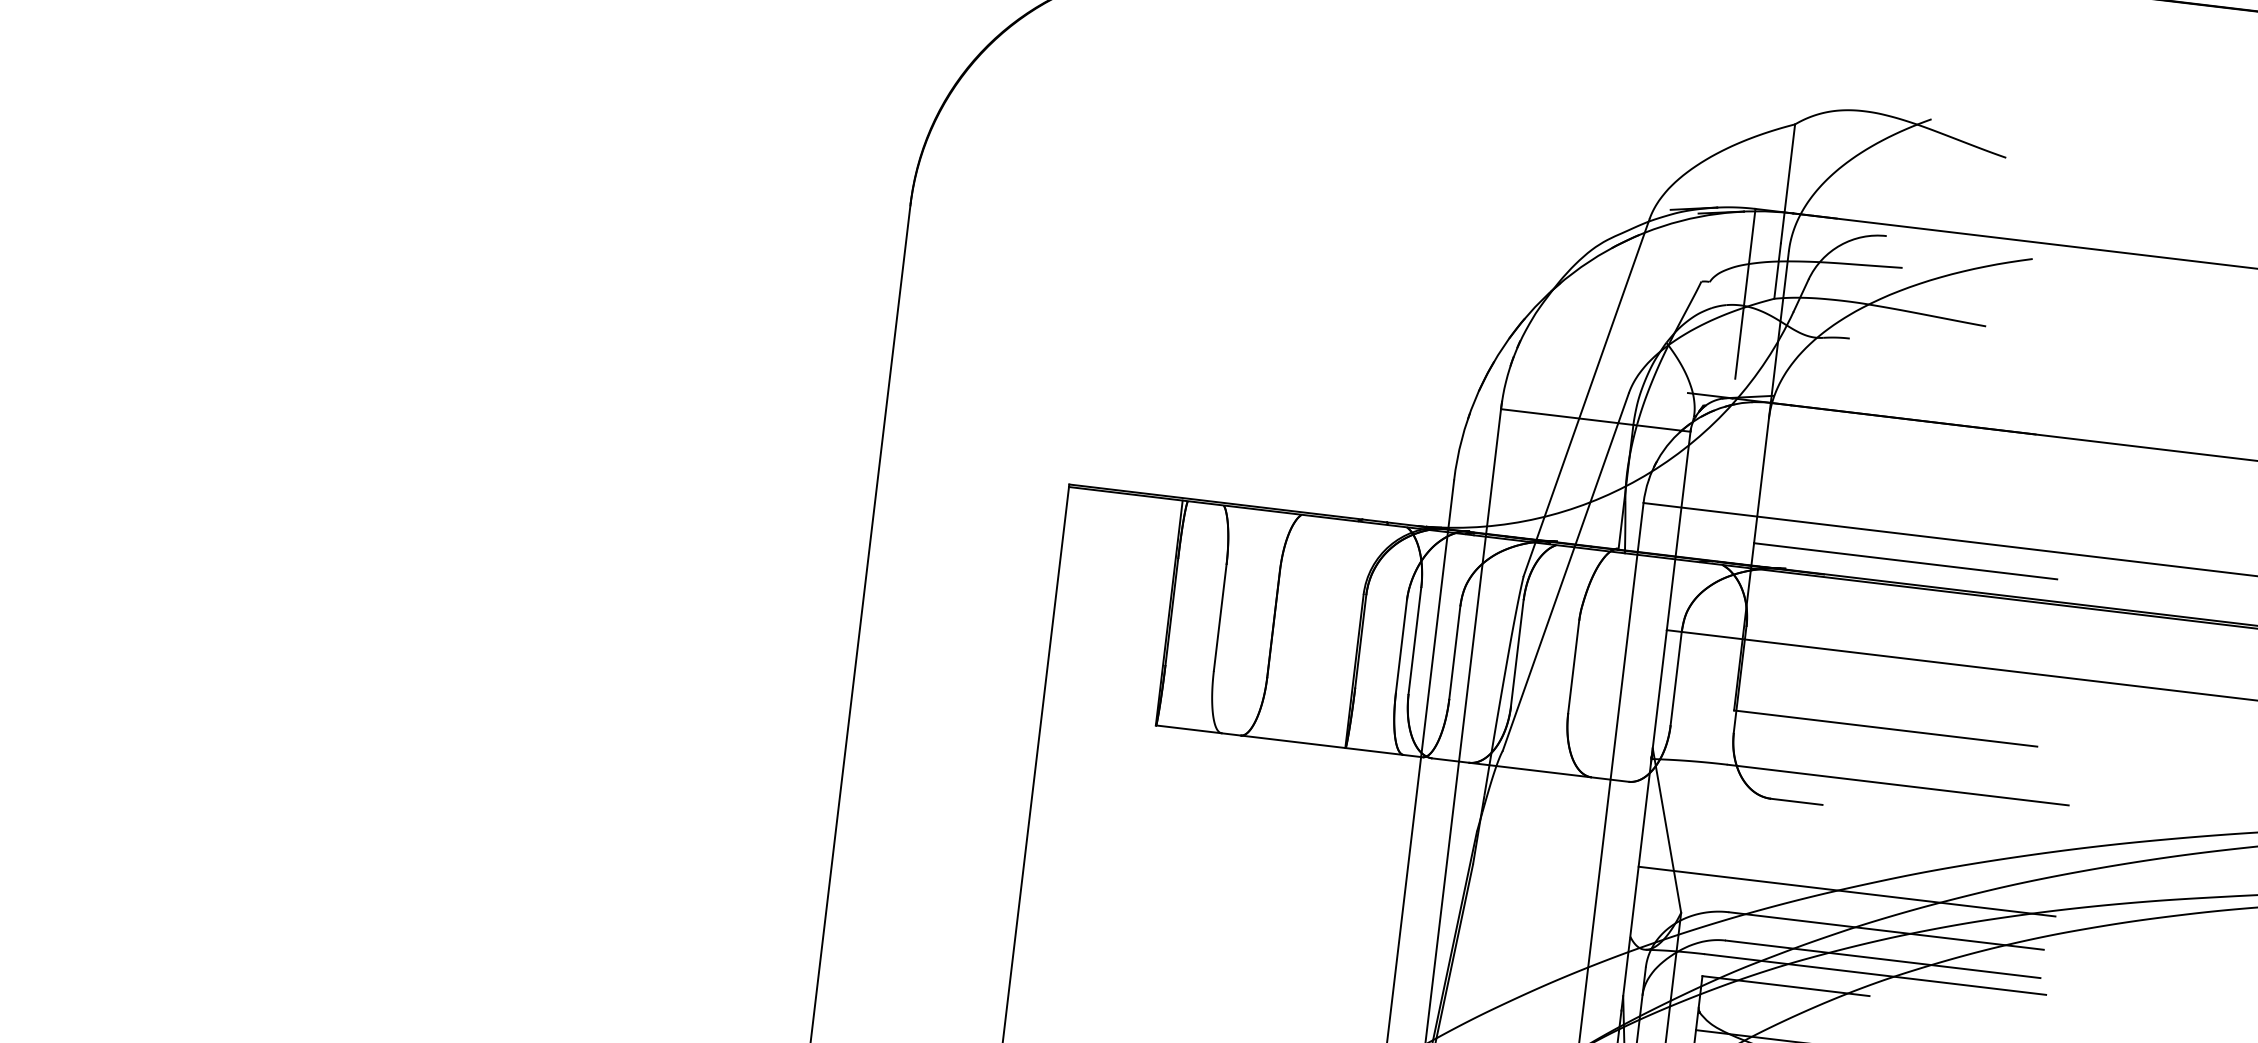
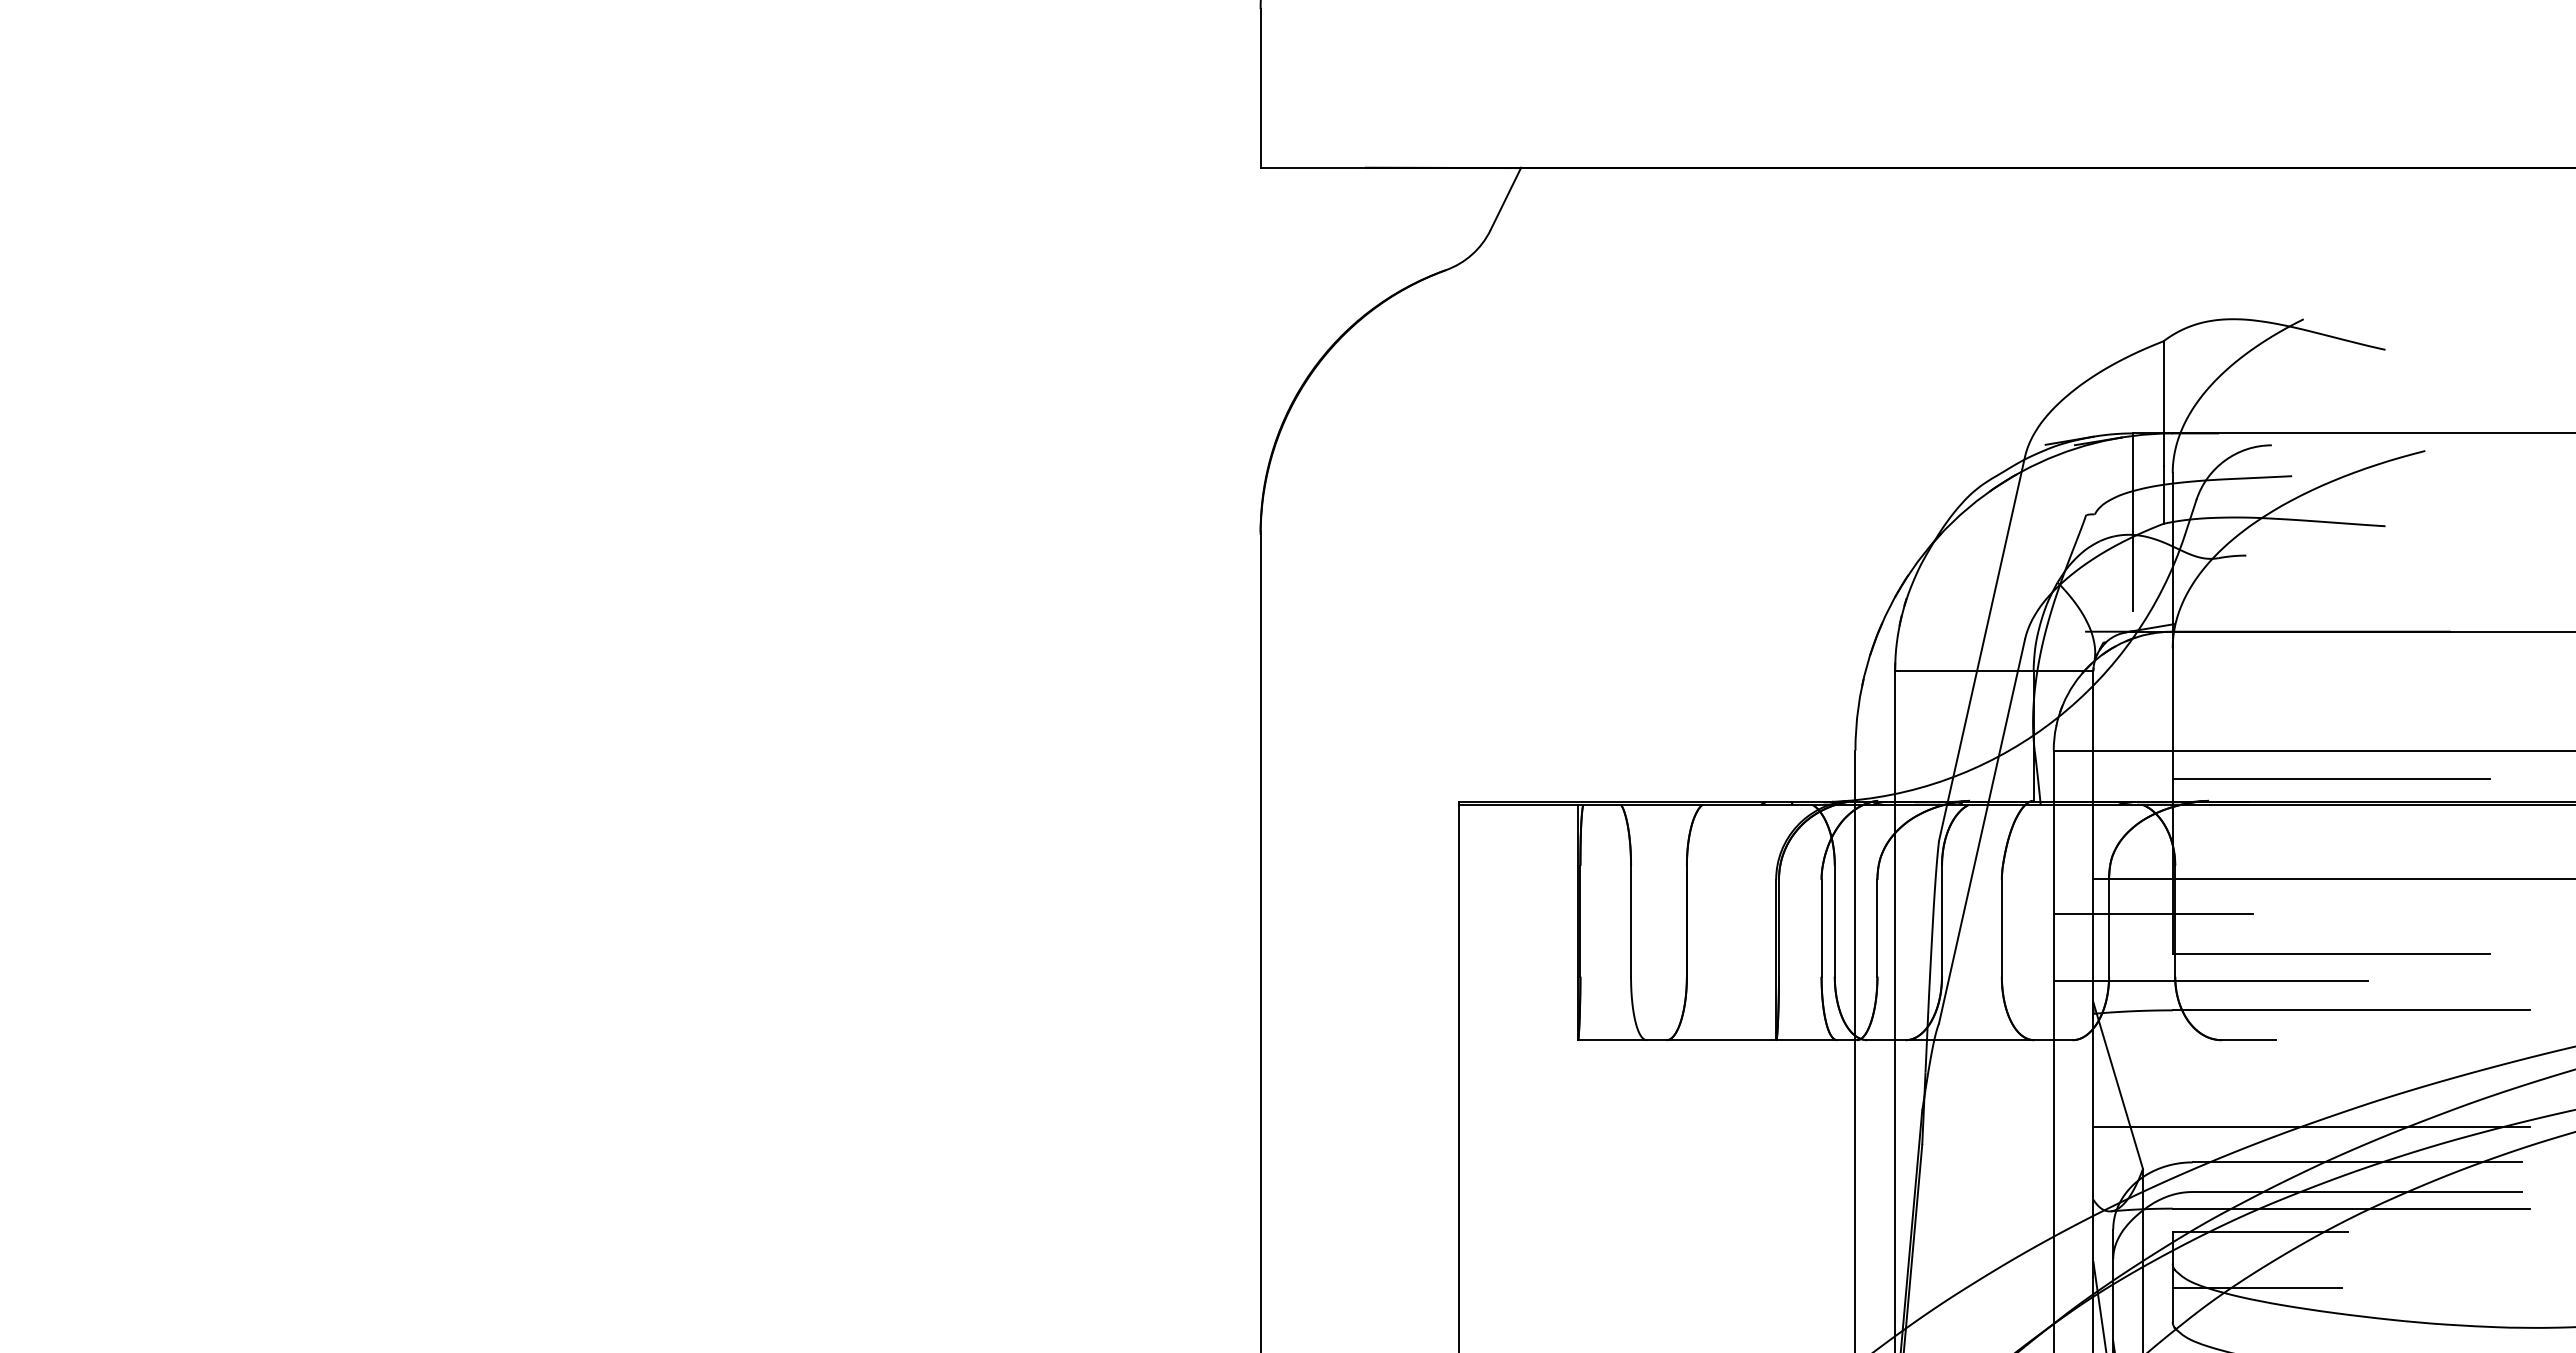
line: (1719, 669) -> (2152, 913), added
line: (1767, 740) -> (2210, 980), added

